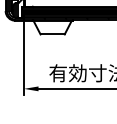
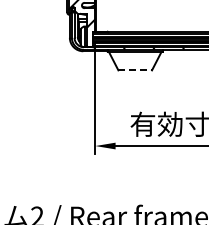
line: (52, 34) -> (135, 70), solid -> dashed

